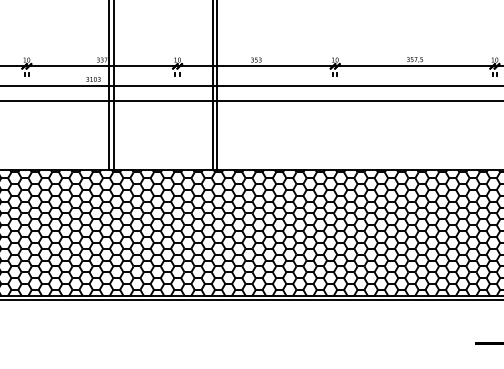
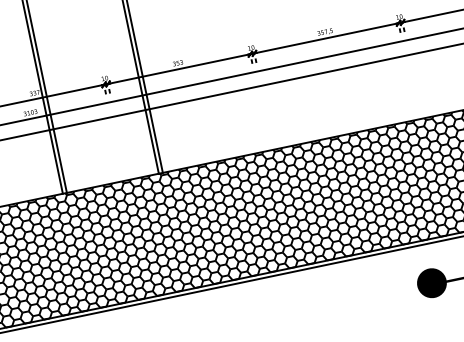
fill: (470, 341) -> (431, 282), added

